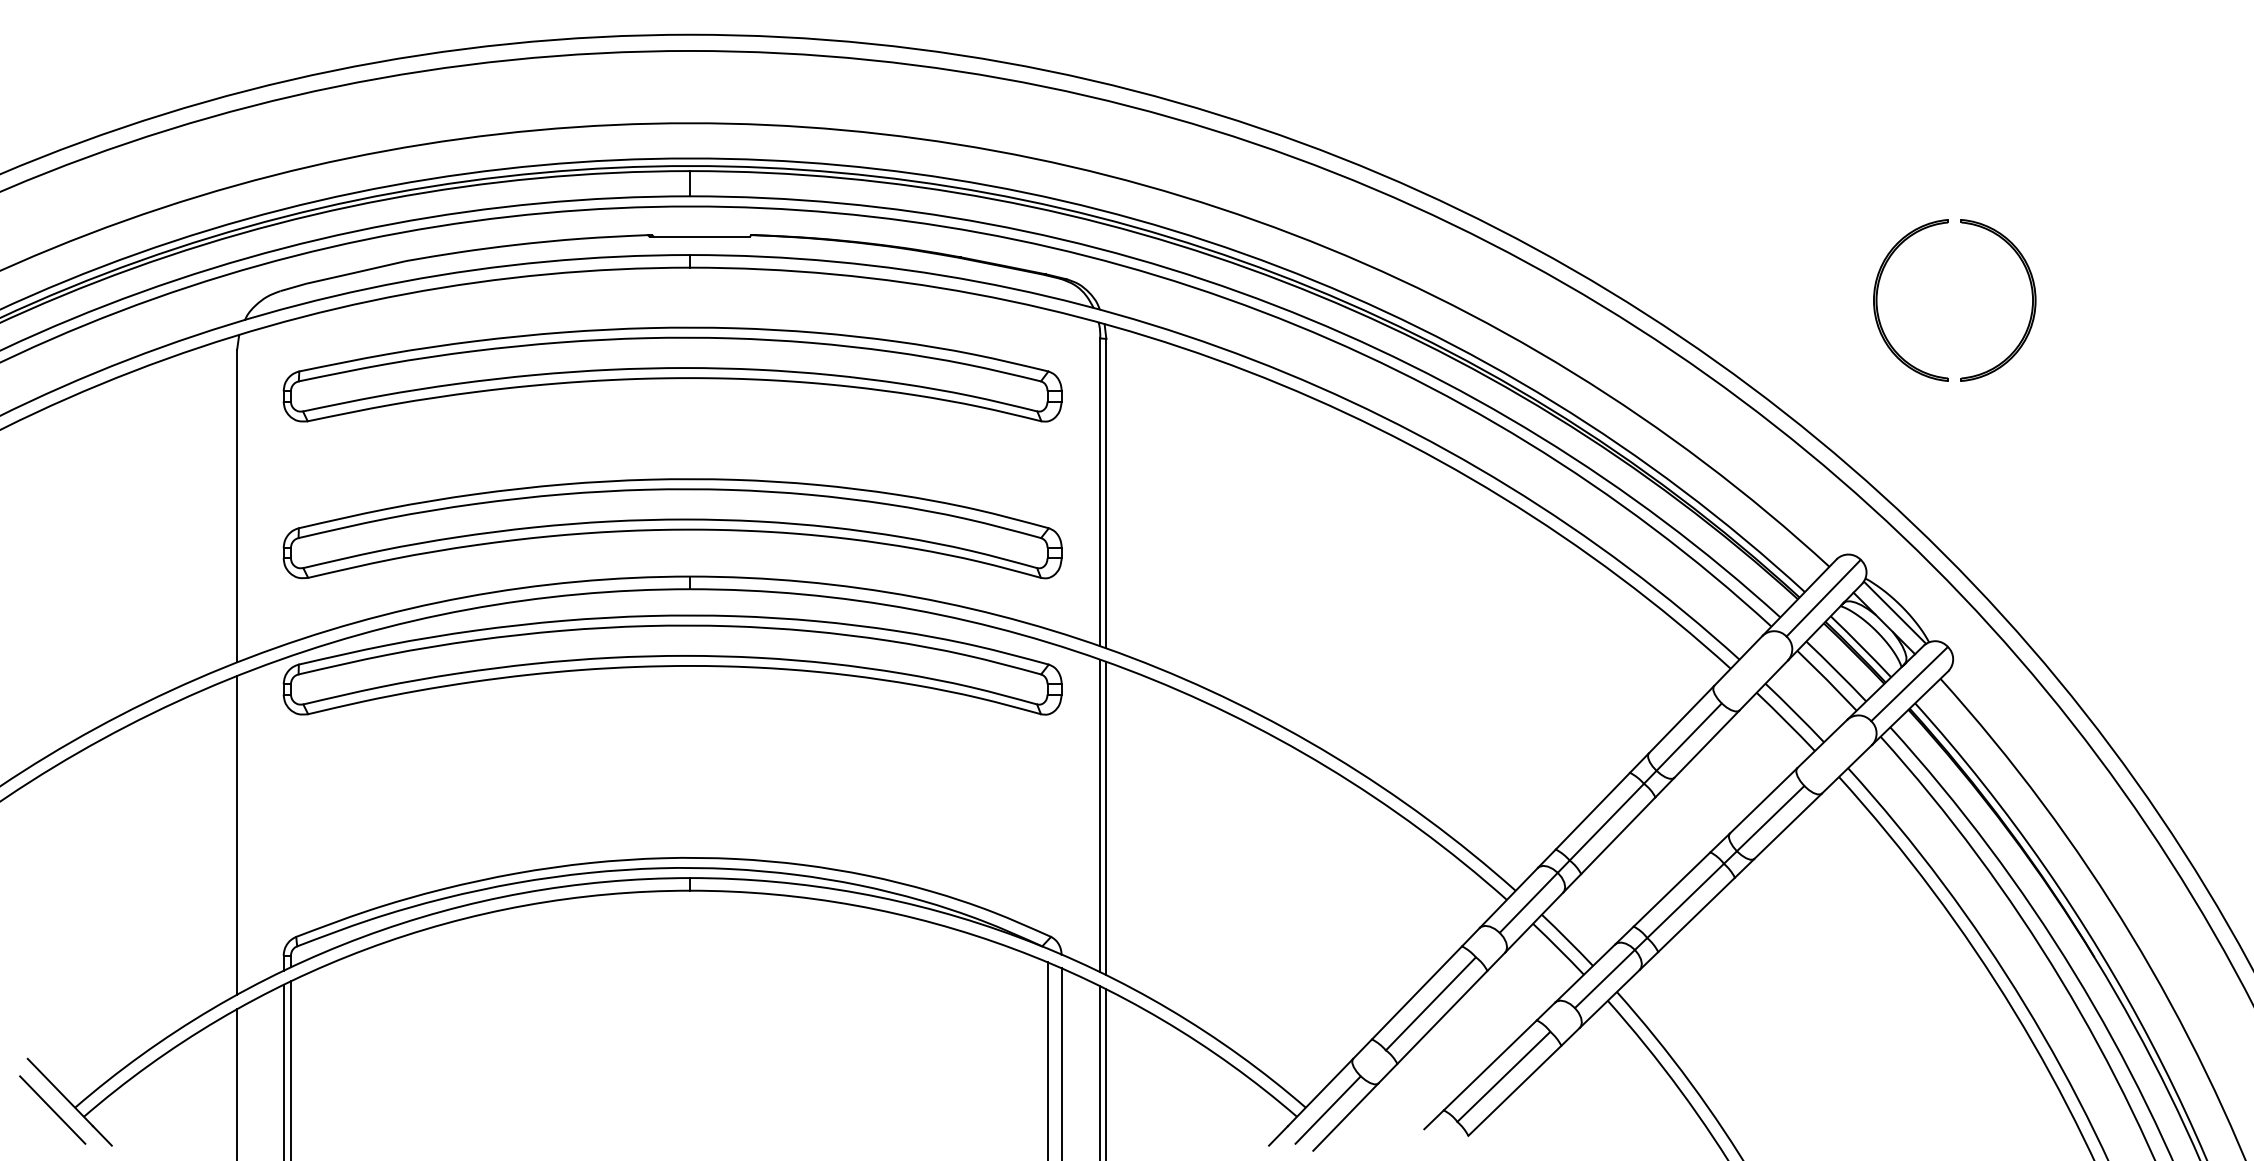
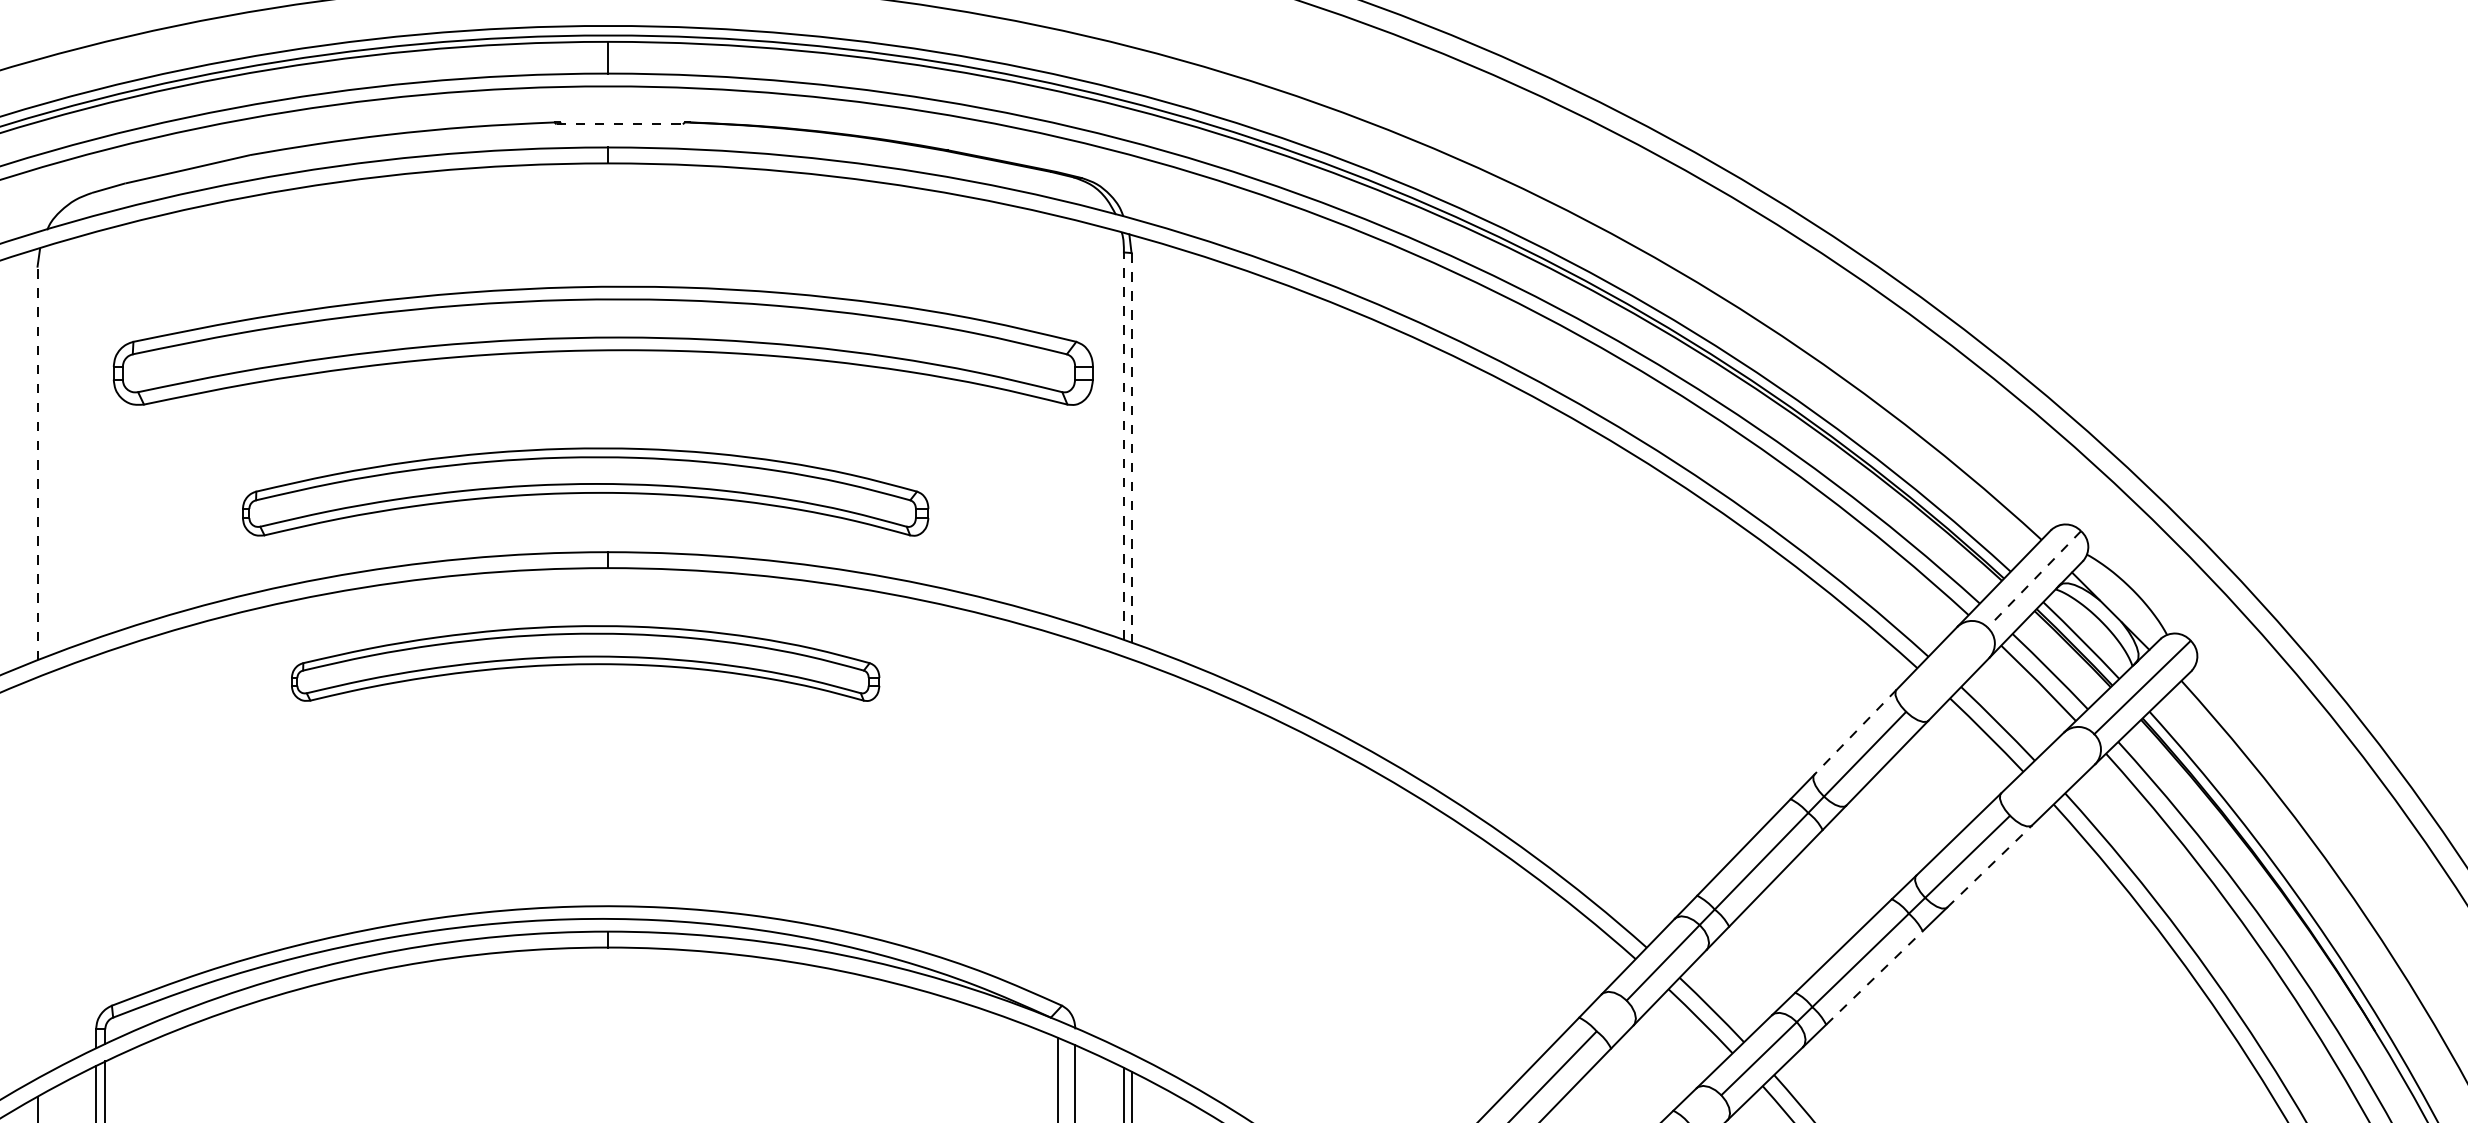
line: (700, 236) -> (620, 124), solid -> dashed
part: (2031, 294) -> (2295, 197), removed
part: (1877, 300) -> (2102, 204), removed
part: (672, 374) -> (603, 345), moved
line: (1100, 492) -> (1124, 446), solid -> dashed
line: (1106, 493) -> (1131, 447), solid -> dashed
line: (237, 505) -> (38, 462), solid -> dashed
part: (672, 528) -> (585, 491), size x0.7
line: (1823, 598) -> (2034, 579), solid -> dashed
line: (1894, 612) -> (2123, 597), removed
part: (672, 664) -> (585, 662), size x0.6
line: (1681, 719) -> (1855, 732), solid -> dashed
line: (1100, 815) -> (1124, 852), removed
line: (1106, 818) -> (1131, 856), removed
line: (1788, 826) -> (1990, 866), solid -> dashed
line: (237, 834) -> (38, 876), removed
line: (1697, 914) -> (1875, 977), solid -> dashed

